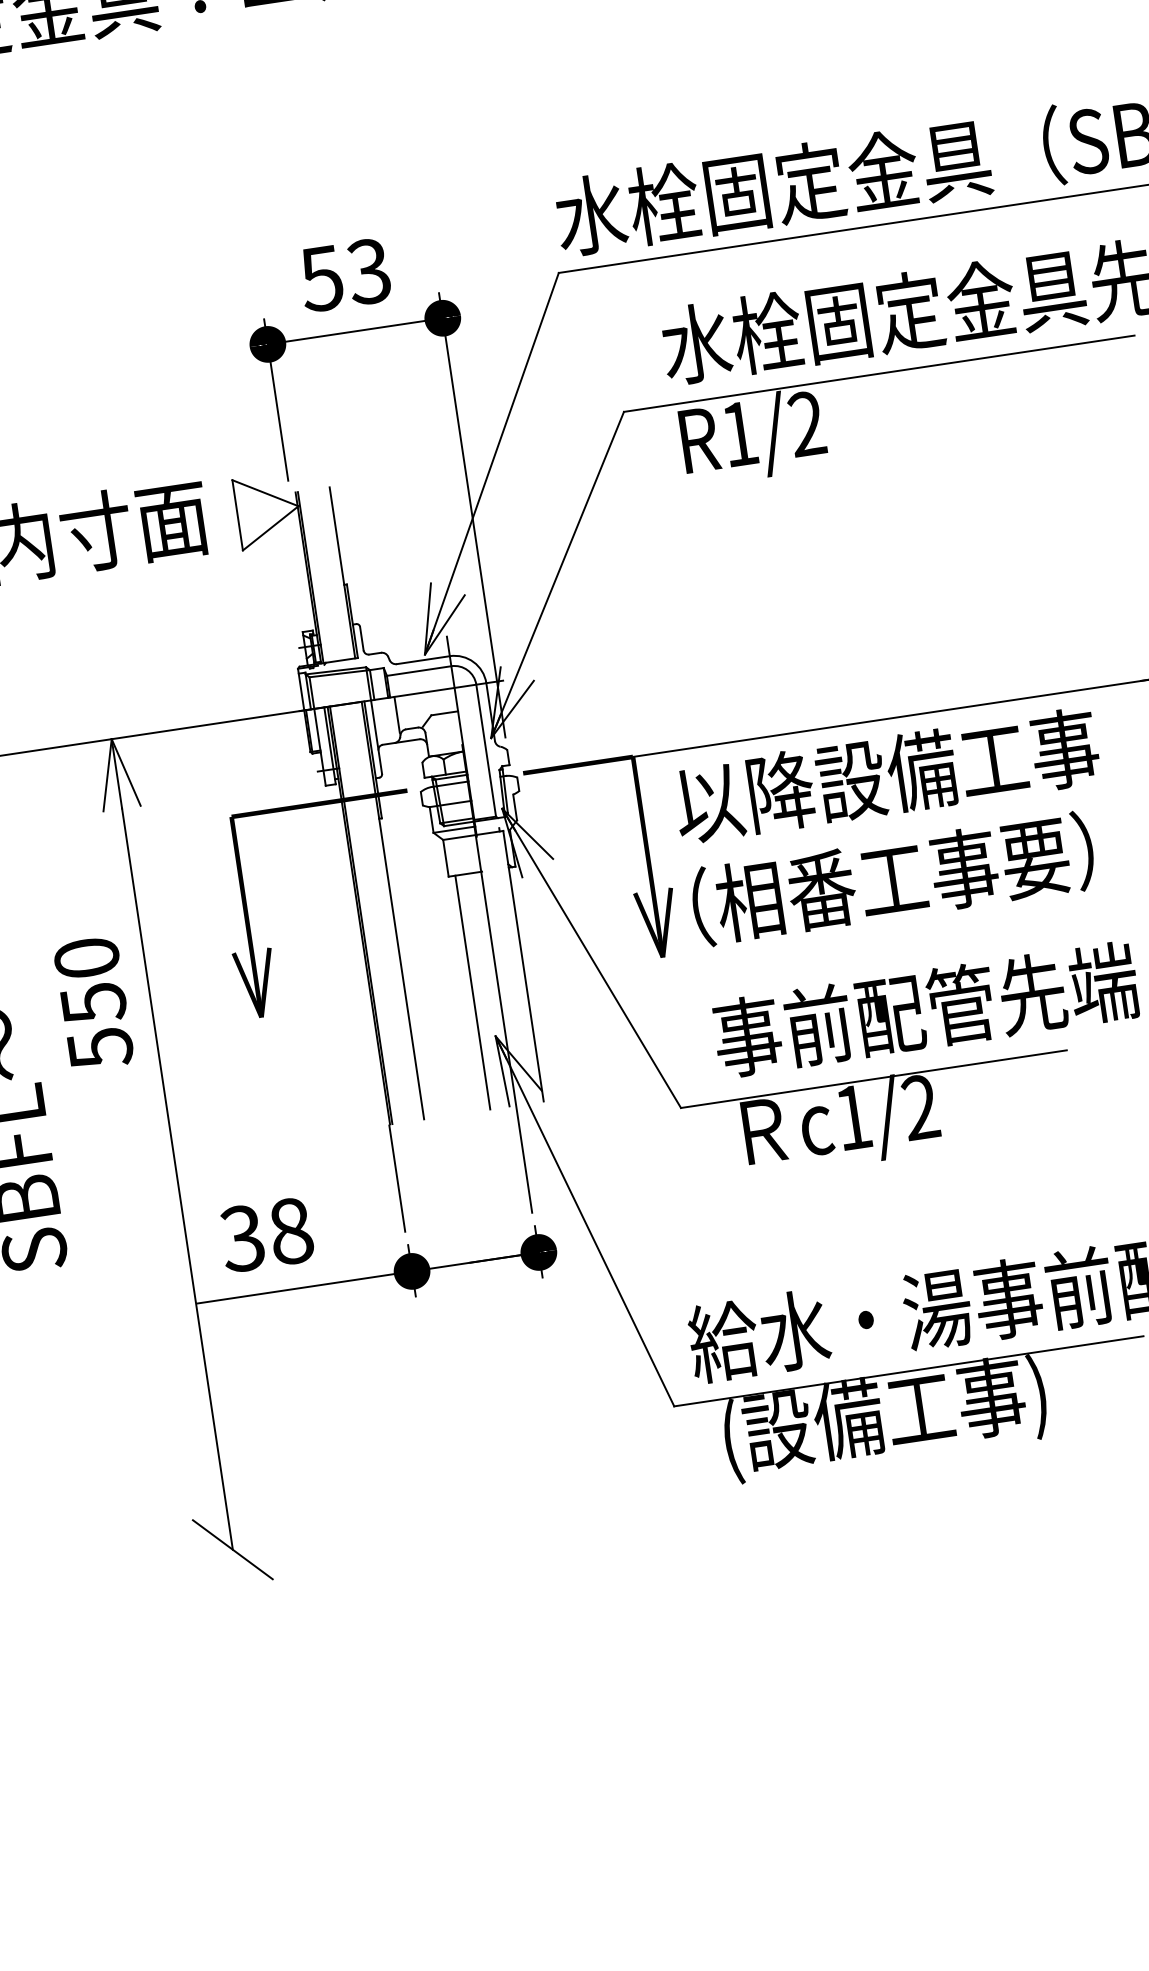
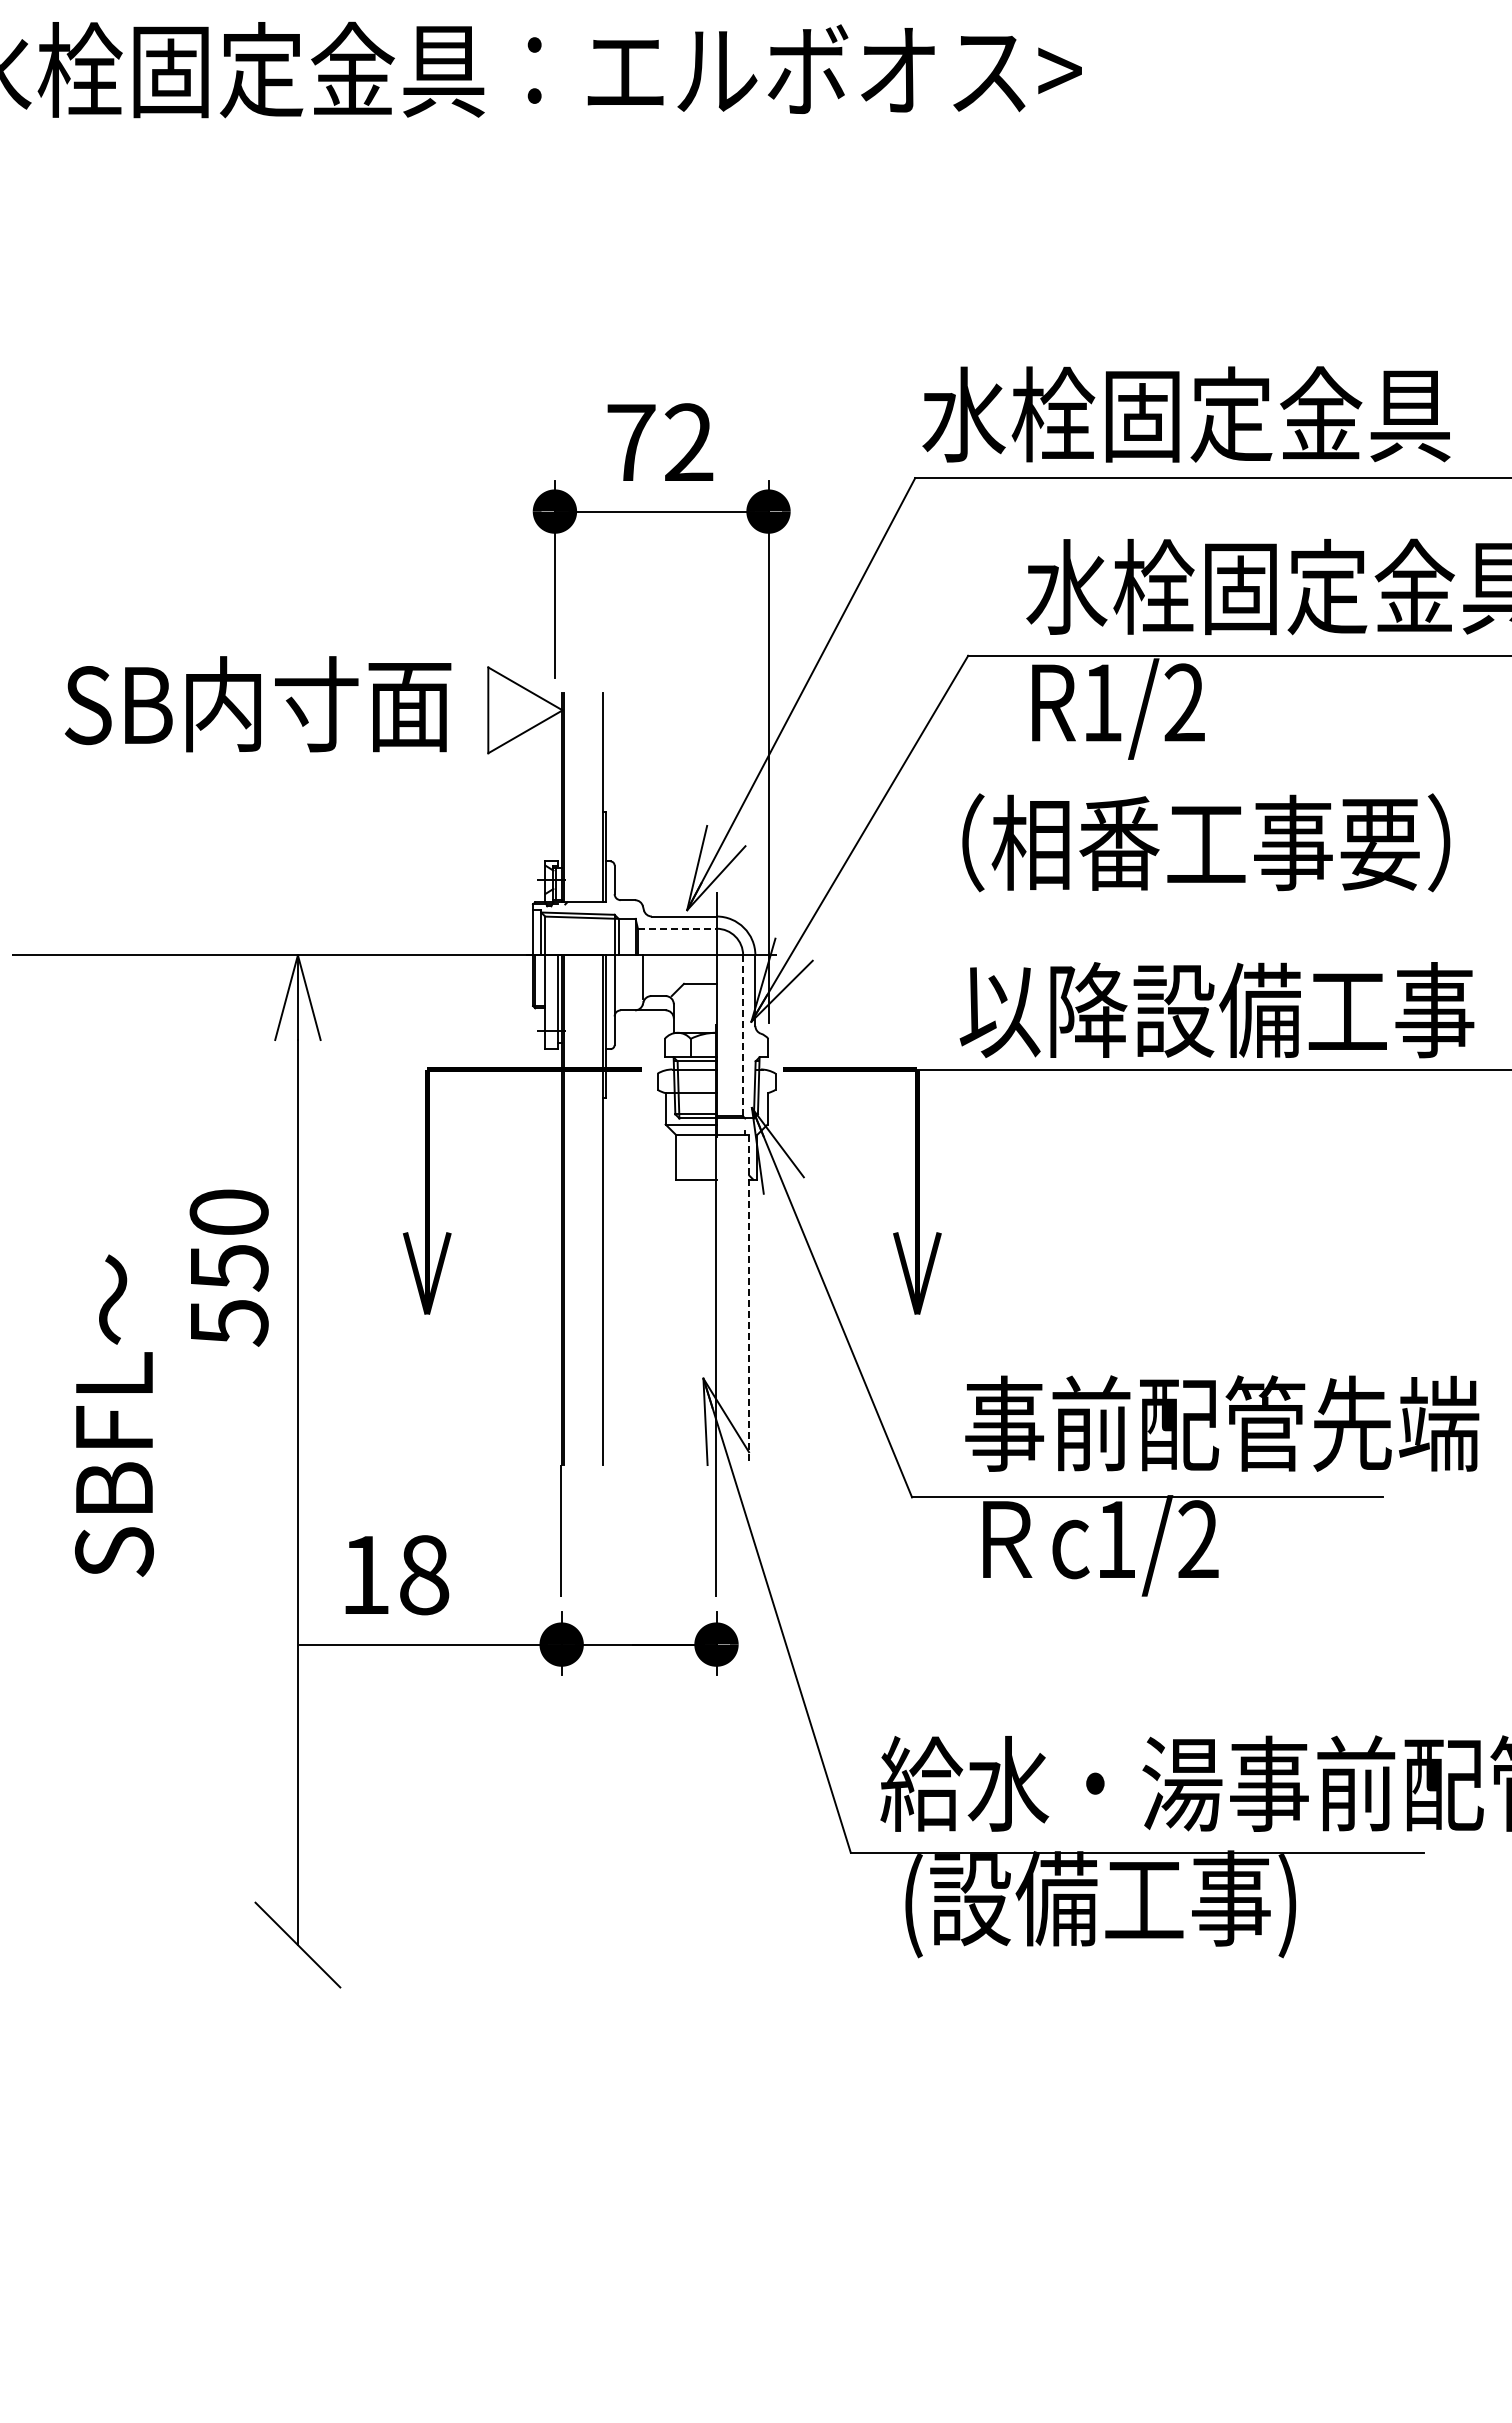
text: (345, 275) -> (659, 442), 53 -> 72
line: (419, 670) -> (677, 928), solid -> dashed
line: (486, 750) -> (743, 1035), solid -> dashed
text: (886, 775) -> (1216, 1010), moved
text: (893, 878) -> (1206, 842), moved
line: (523, 966) -> (749, 1300), solid -> dashed
line: (473, 992) -> (684, 1322), removed
text: (242, 1238) -> (364, 1575), 38 -> 18

